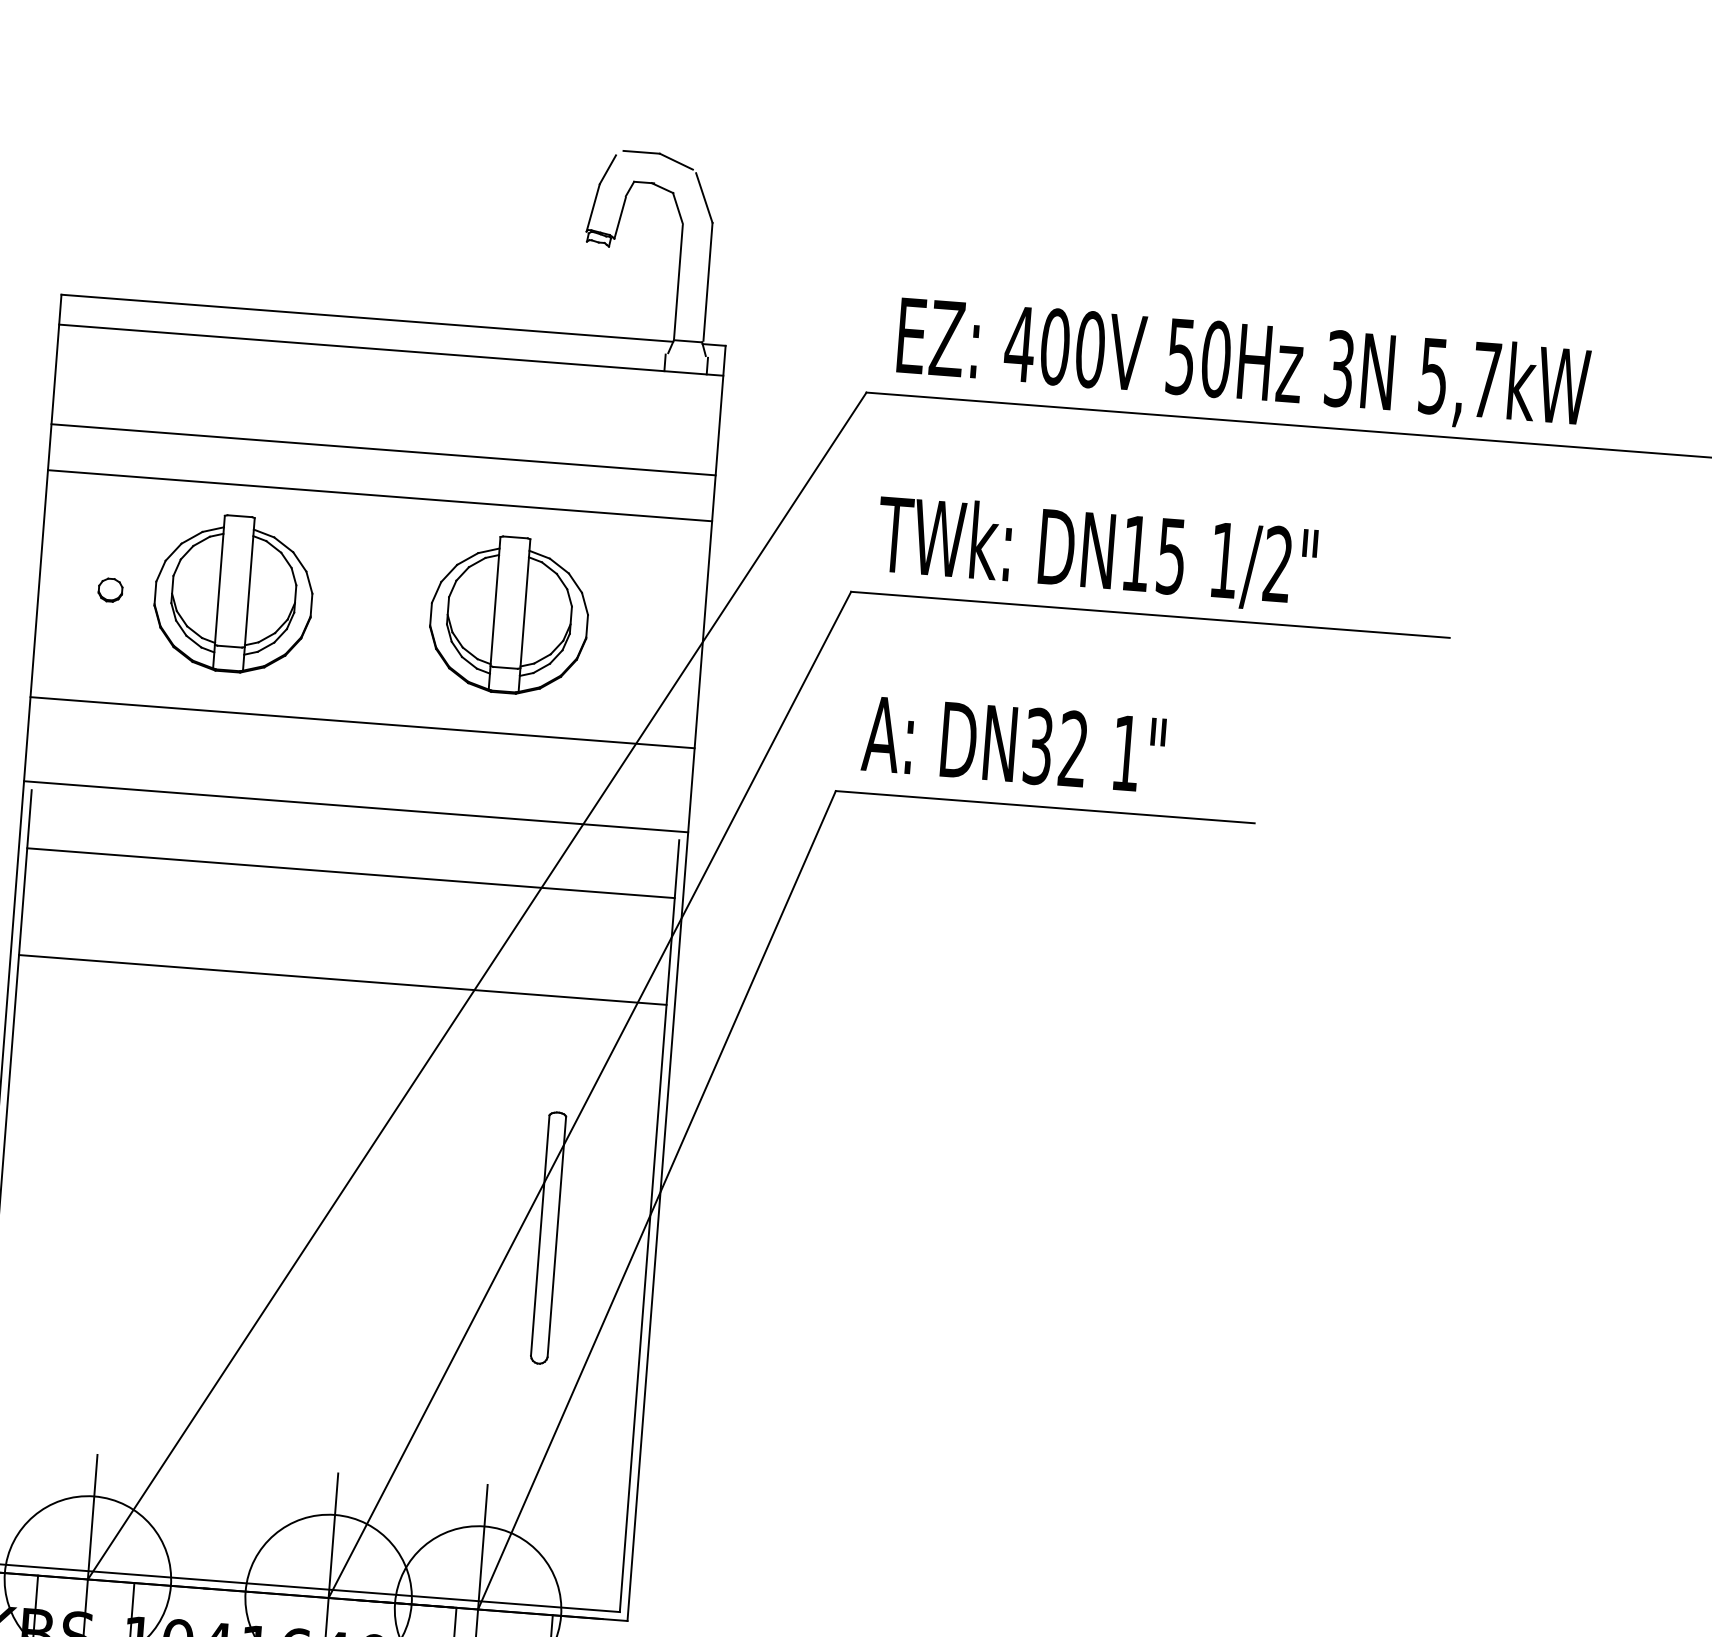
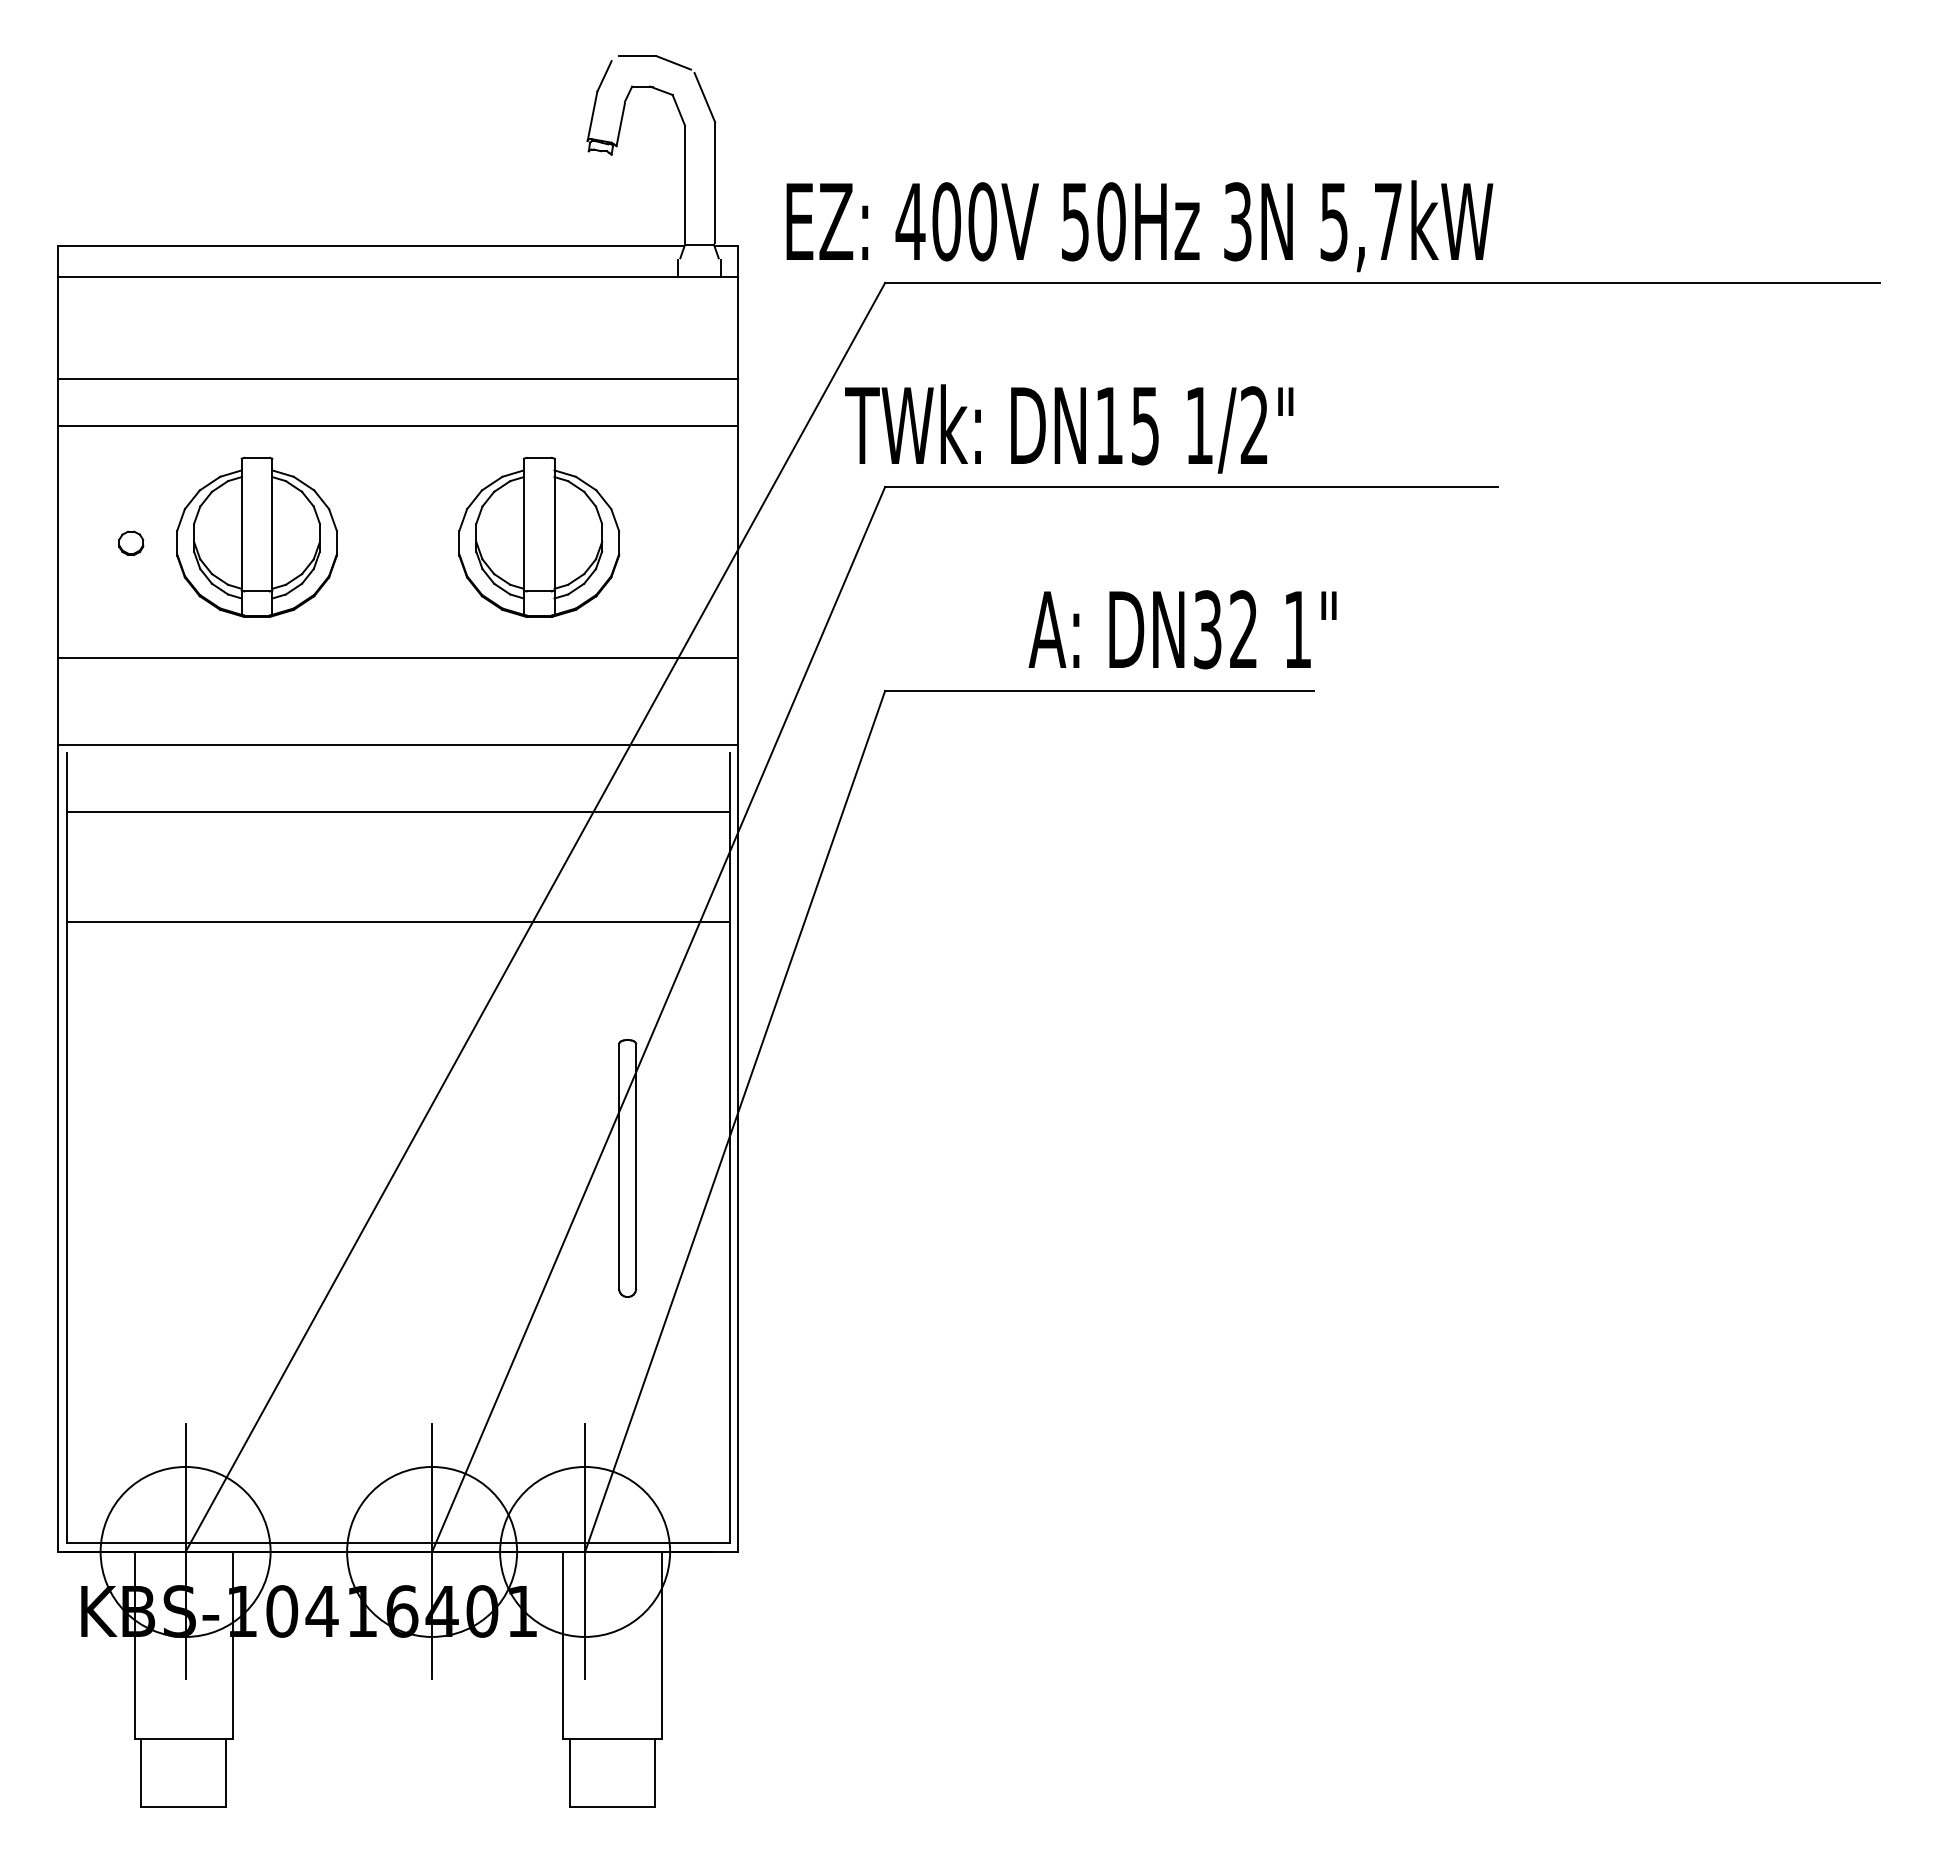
text: (1243, 366) -> (1139, 226), moved
text: (1097, 553) -> (1069, 428), moved
text: (1013, 744) -> (1182, 629), moved

